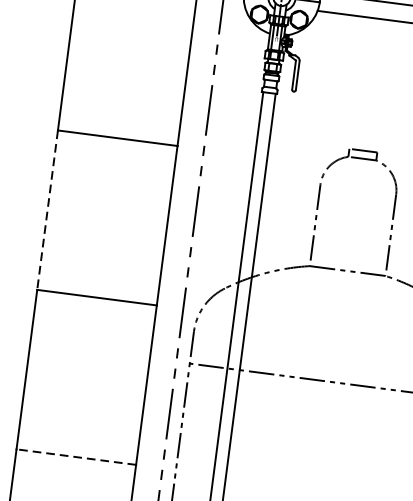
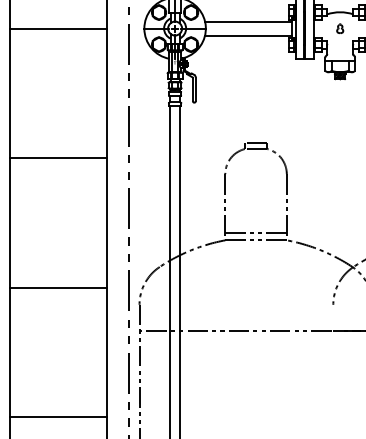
line: (48, 209) -> (10, 222), dashed -> solid
line: (348, 261) -> (255, 232), added
line: (76, 457) -> (58, 417), dashed -> solid

